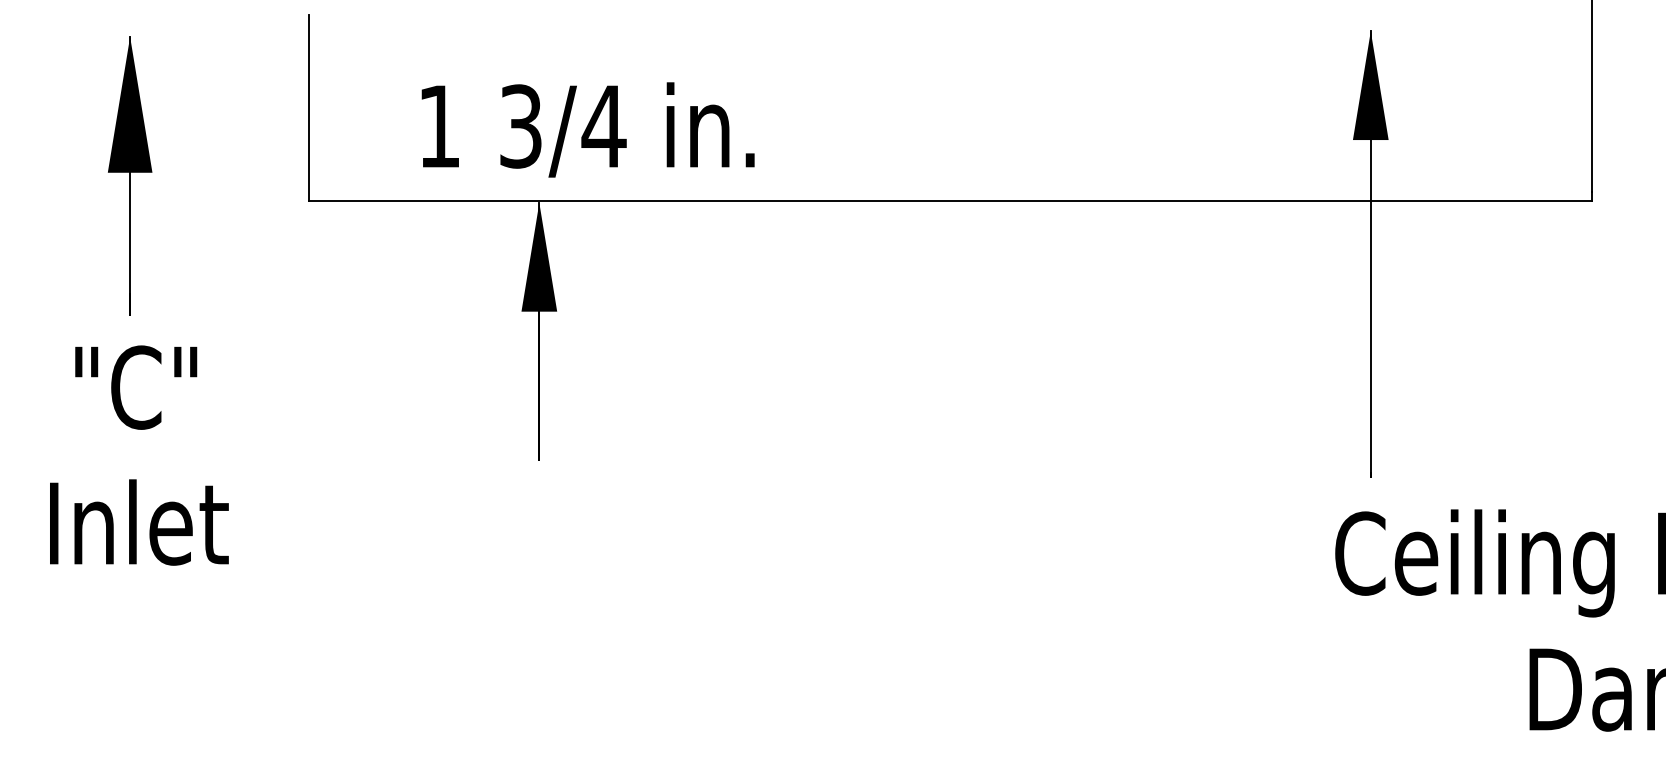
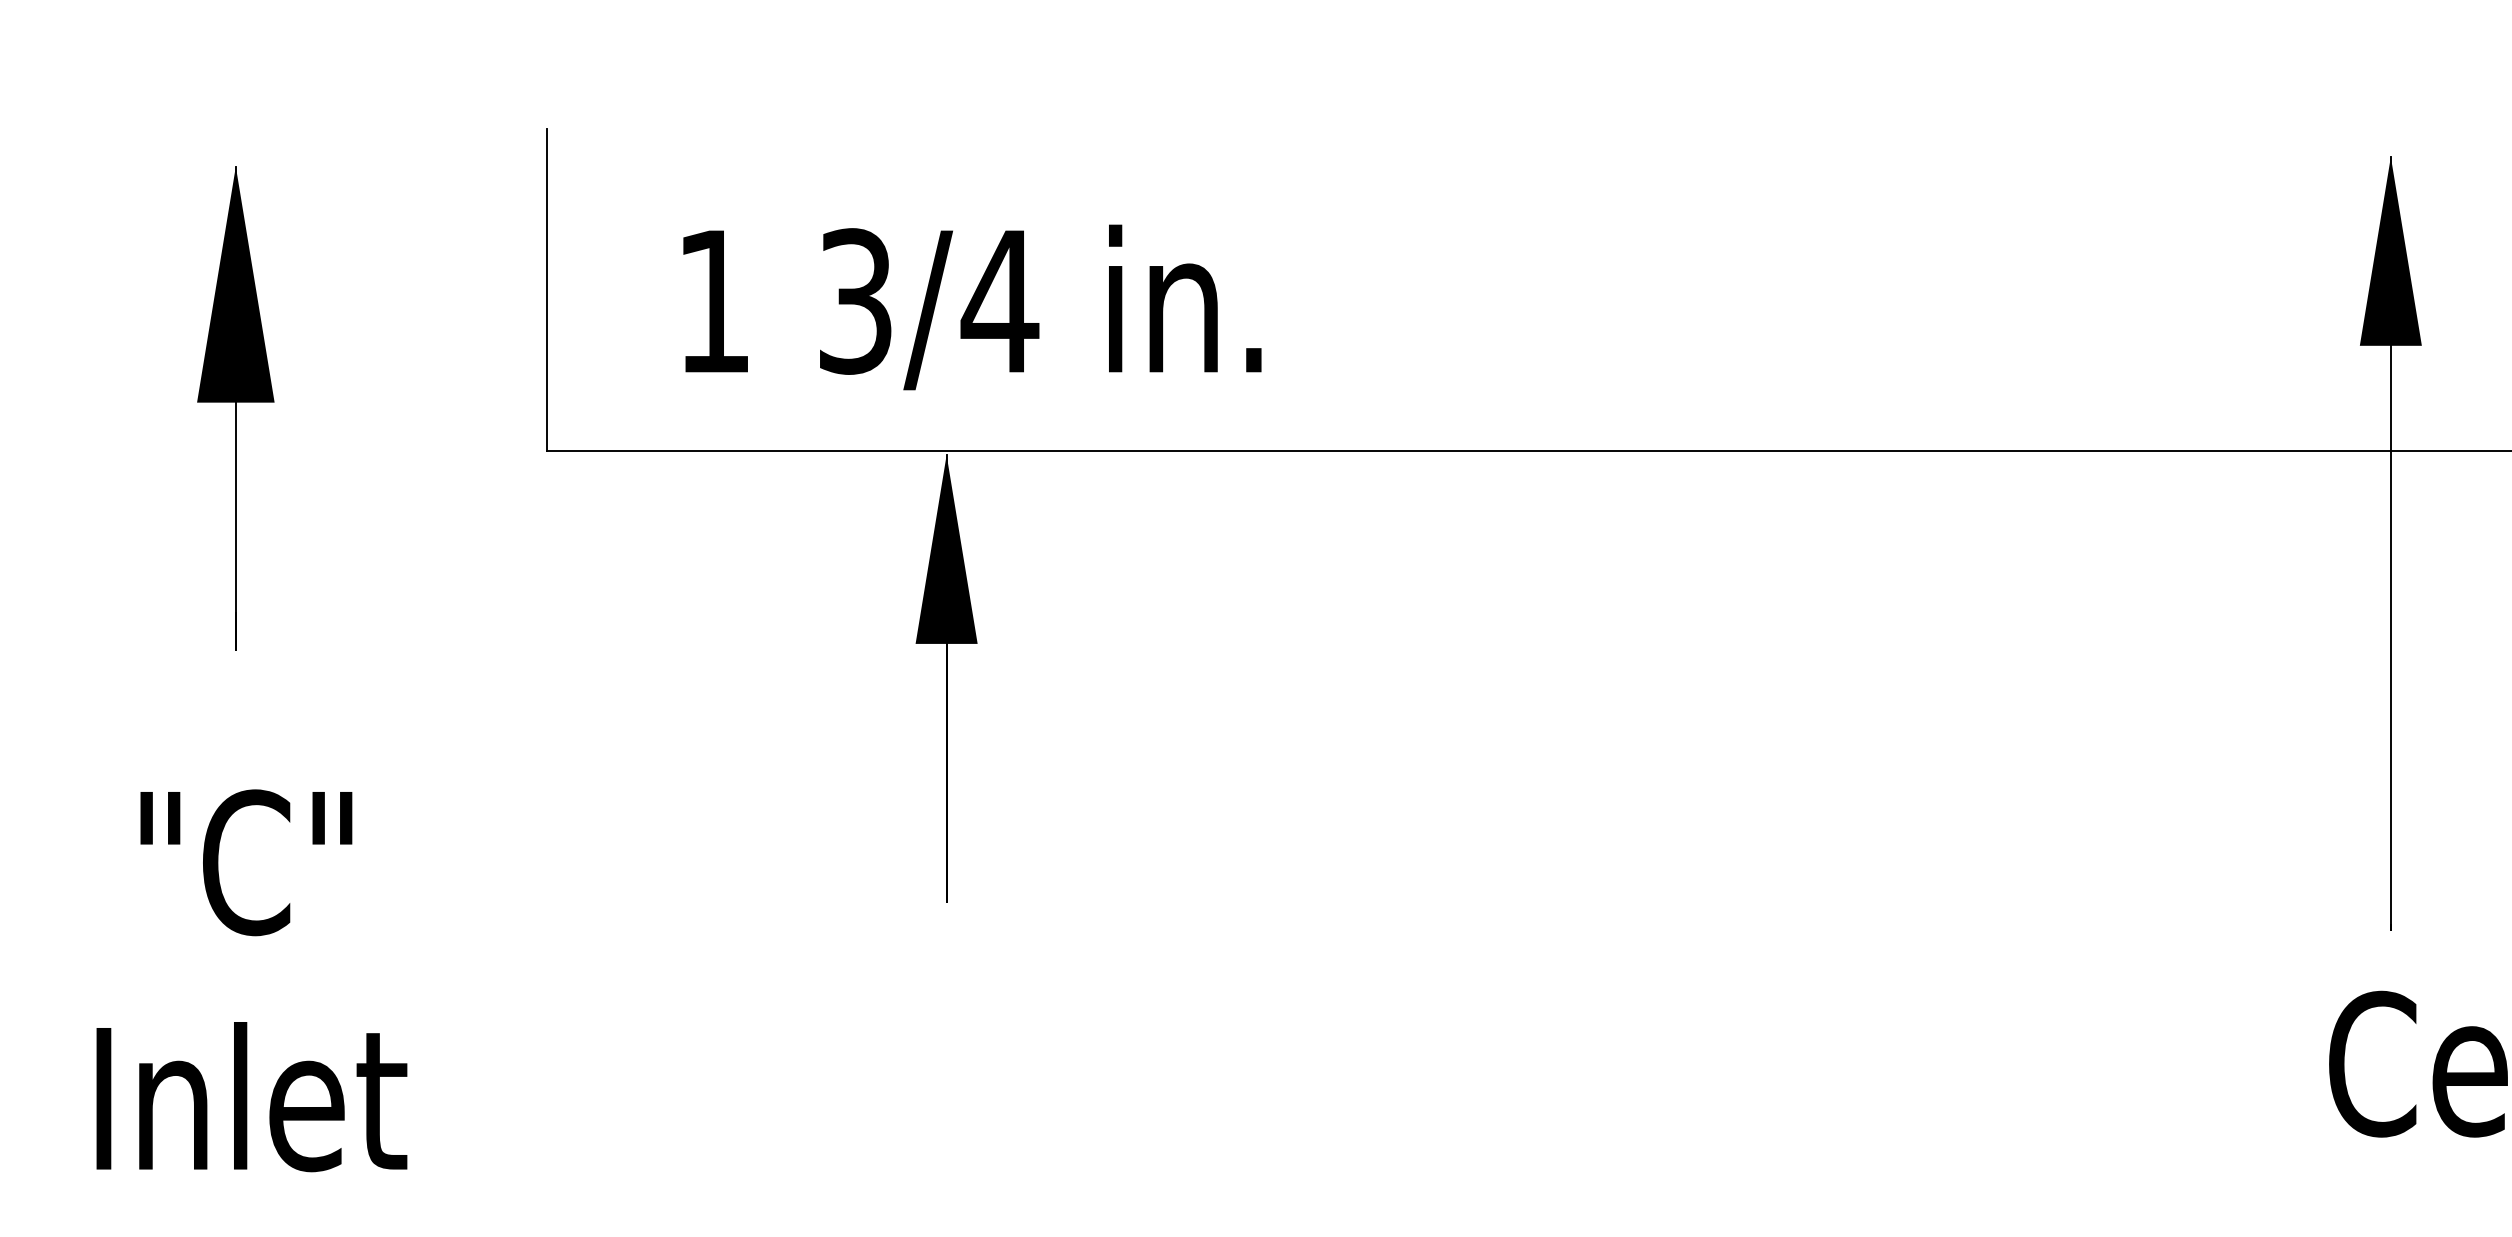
text: (587, 129) -> (971, 306), moved
text: (139, 455) -> (252, 980), moved

